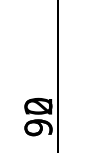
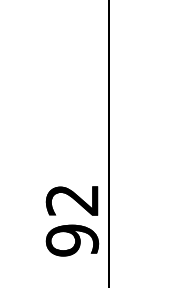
text: (38, 105) -> (72, 198), 90 -> 92

